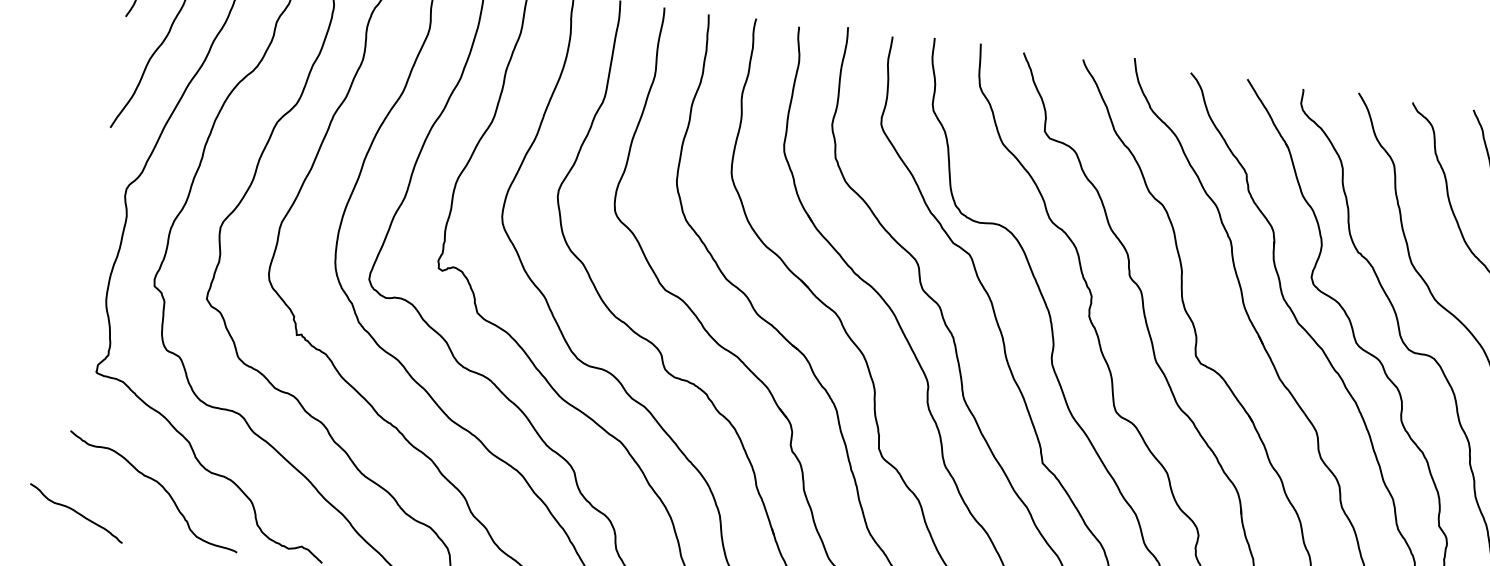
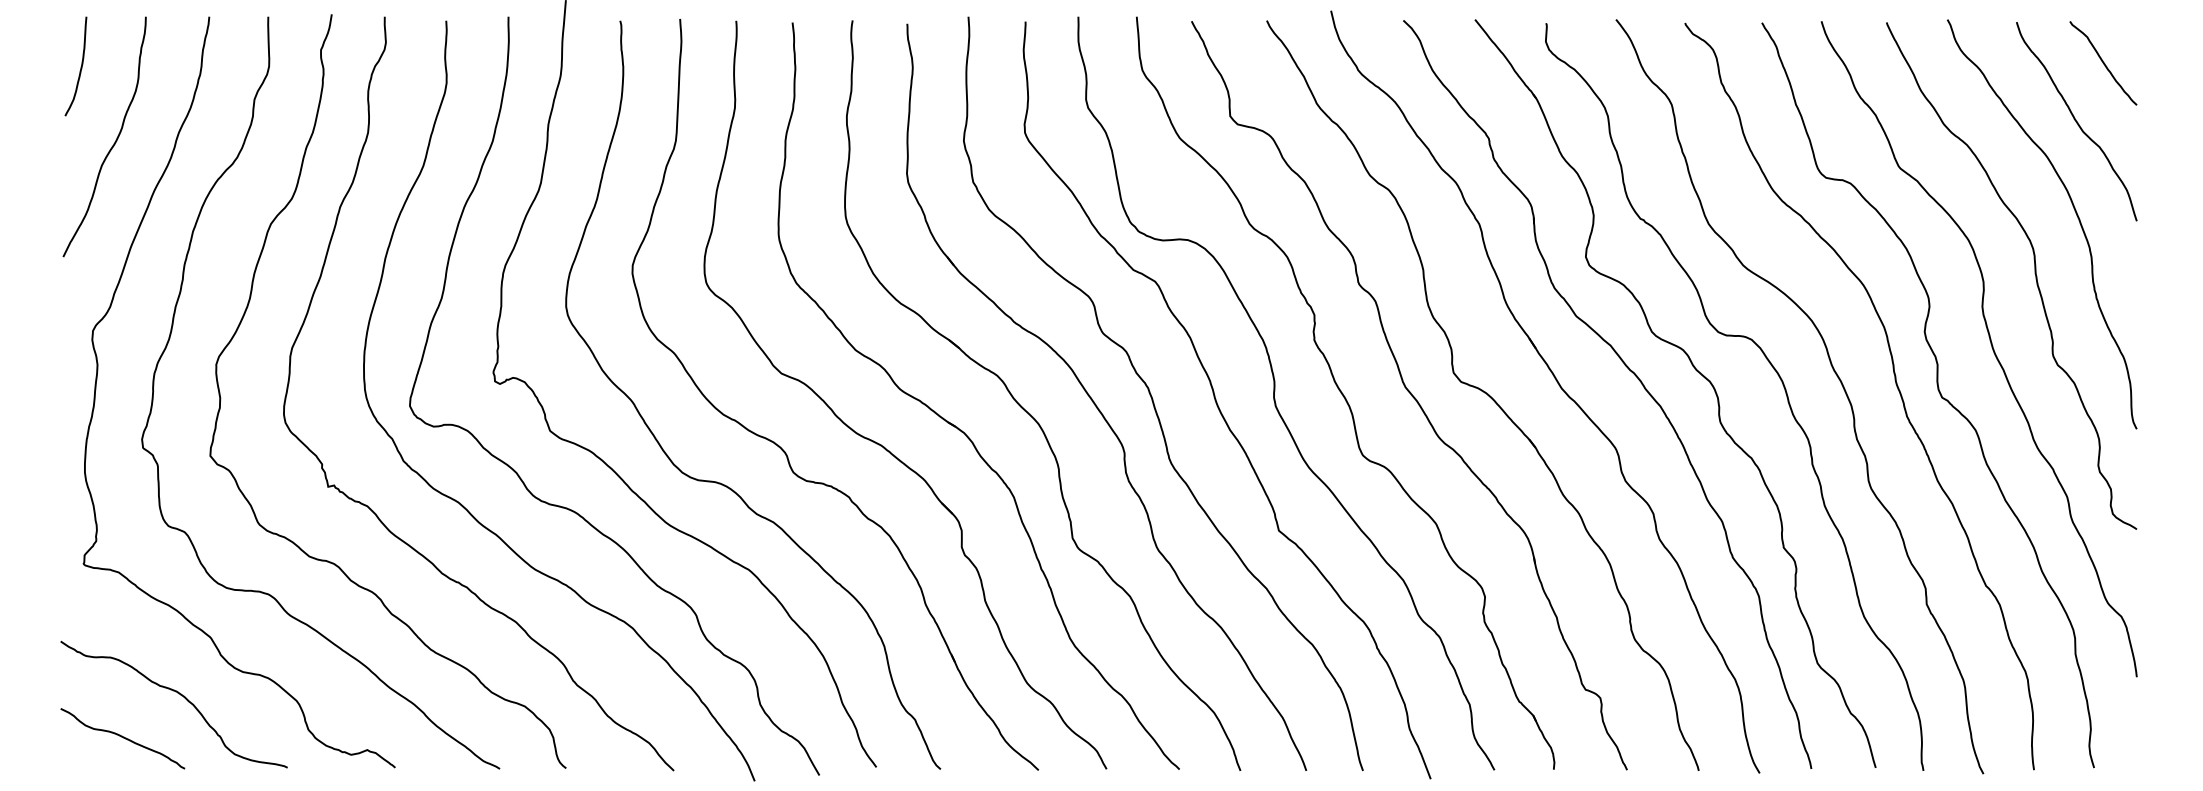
curve: (76, 512) -> (122, 737), moved

